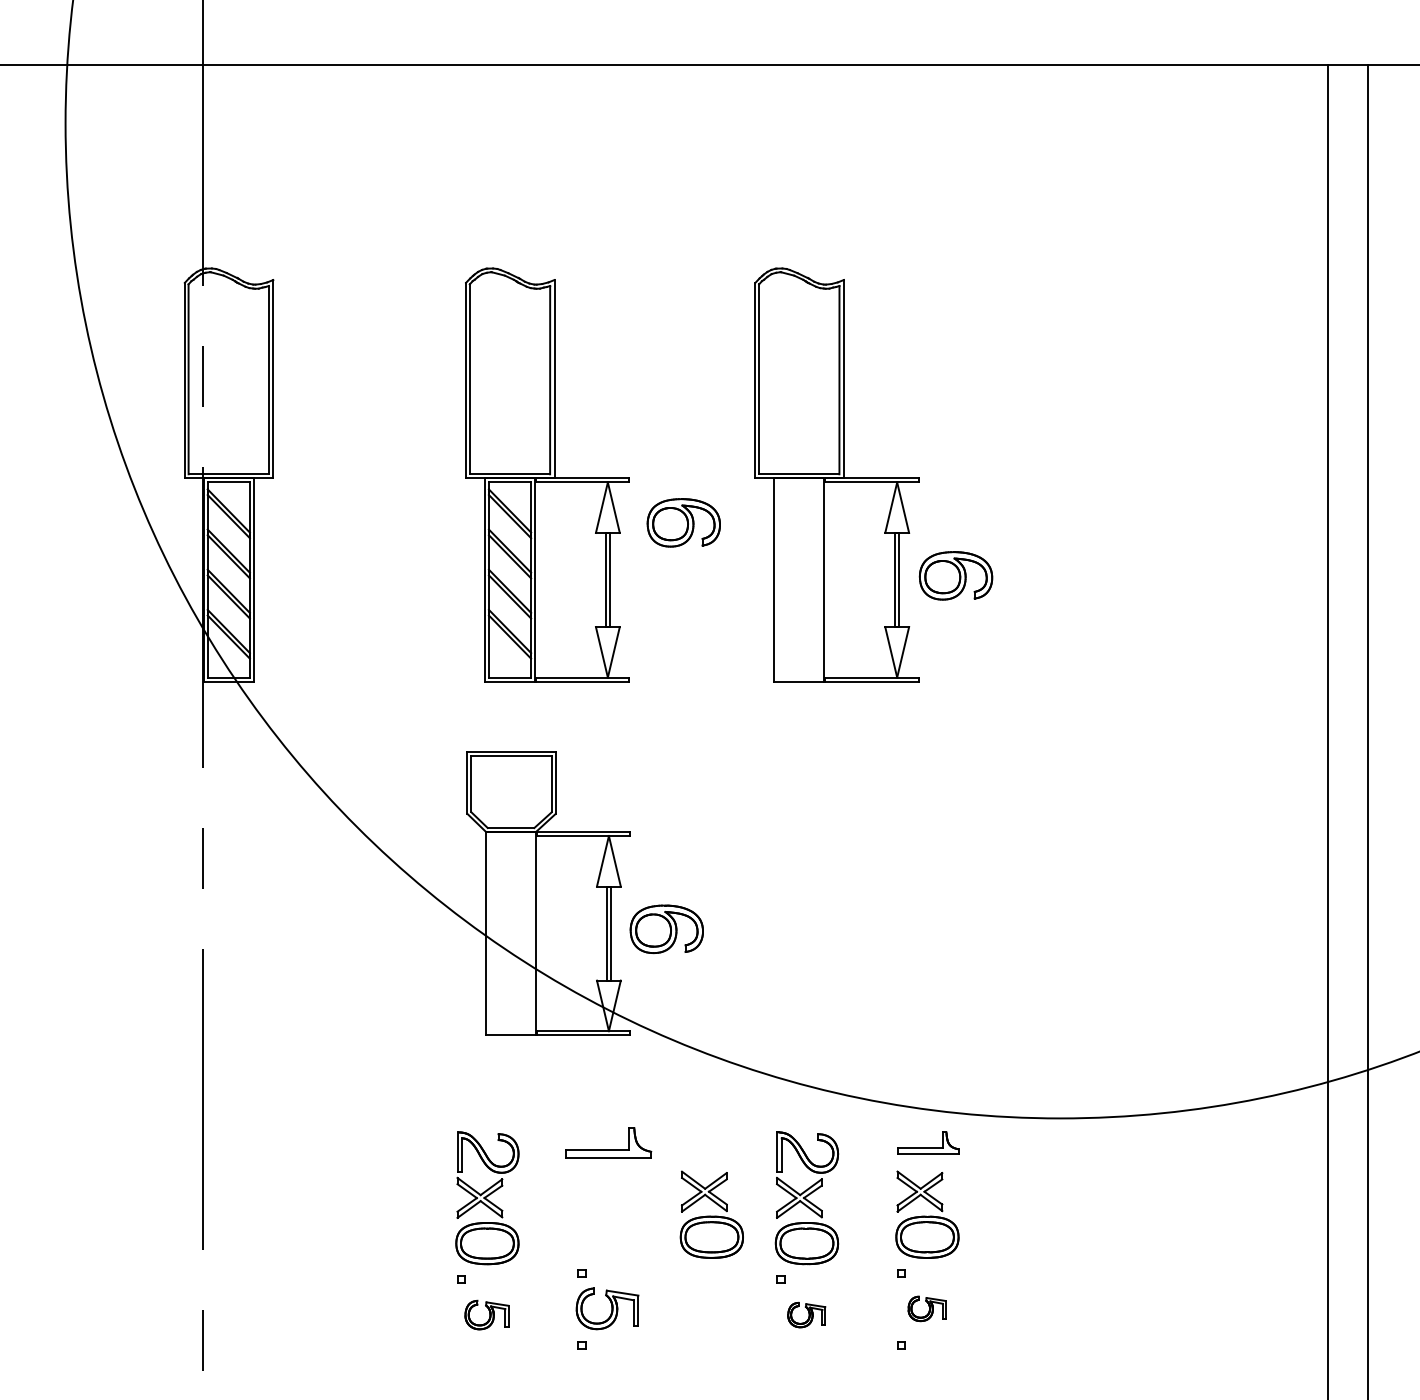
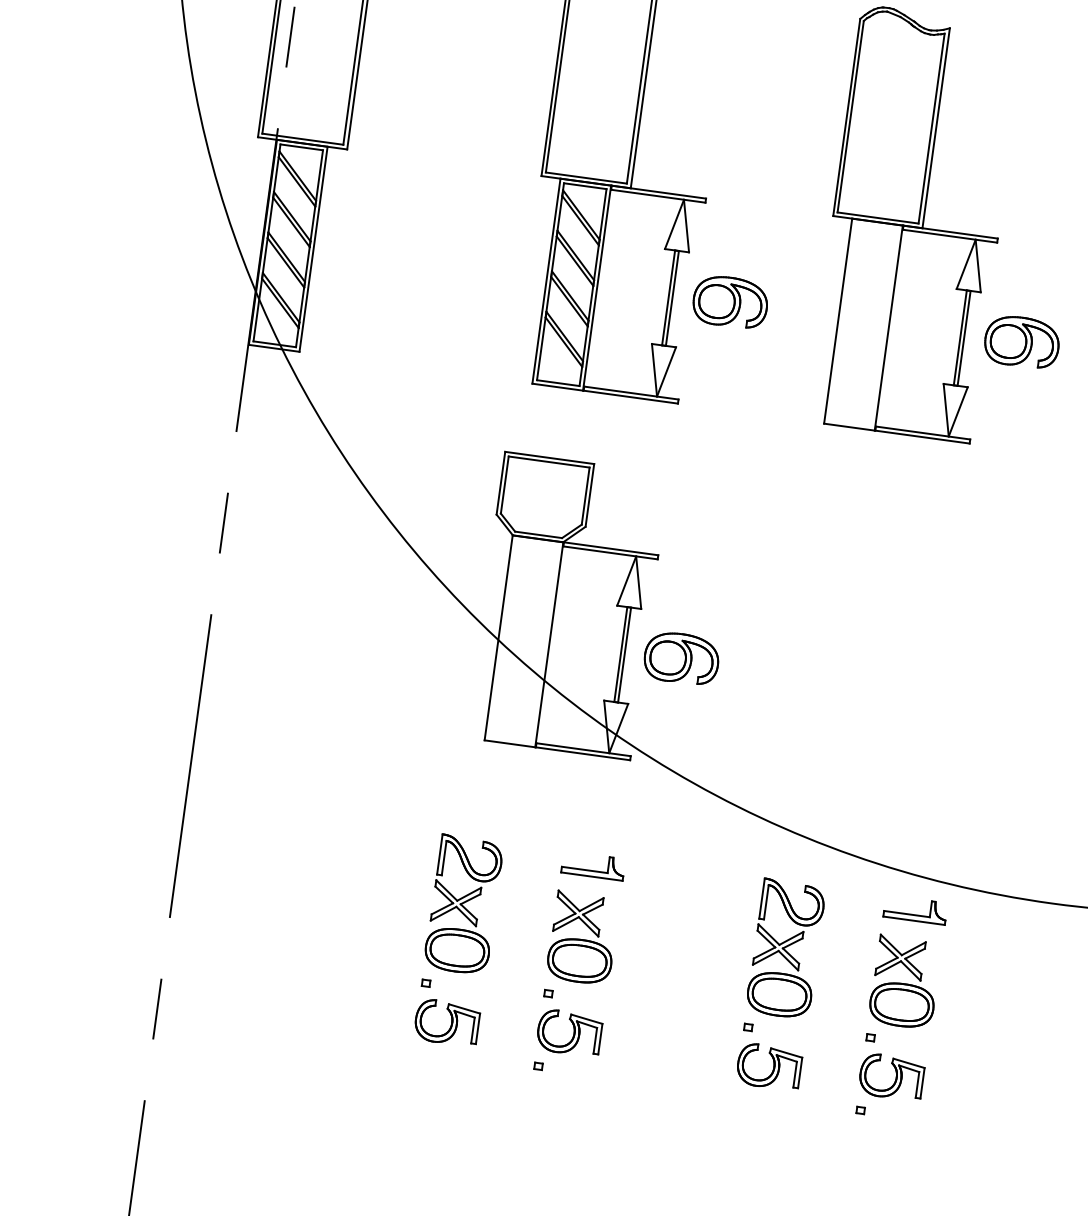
part: (683, 522) -> (730, 301), moved
part: (608, 1142) -> (593, 865), size x0.71
part: (711, 1214) -> (582, 937), moved
part: (926, 1308) -> (891, 1076), size x1.67
part: (486, 1314) -> (446, 1021), size x1.43
part: (806, 1314) -> (769, 1066), size x1.67

